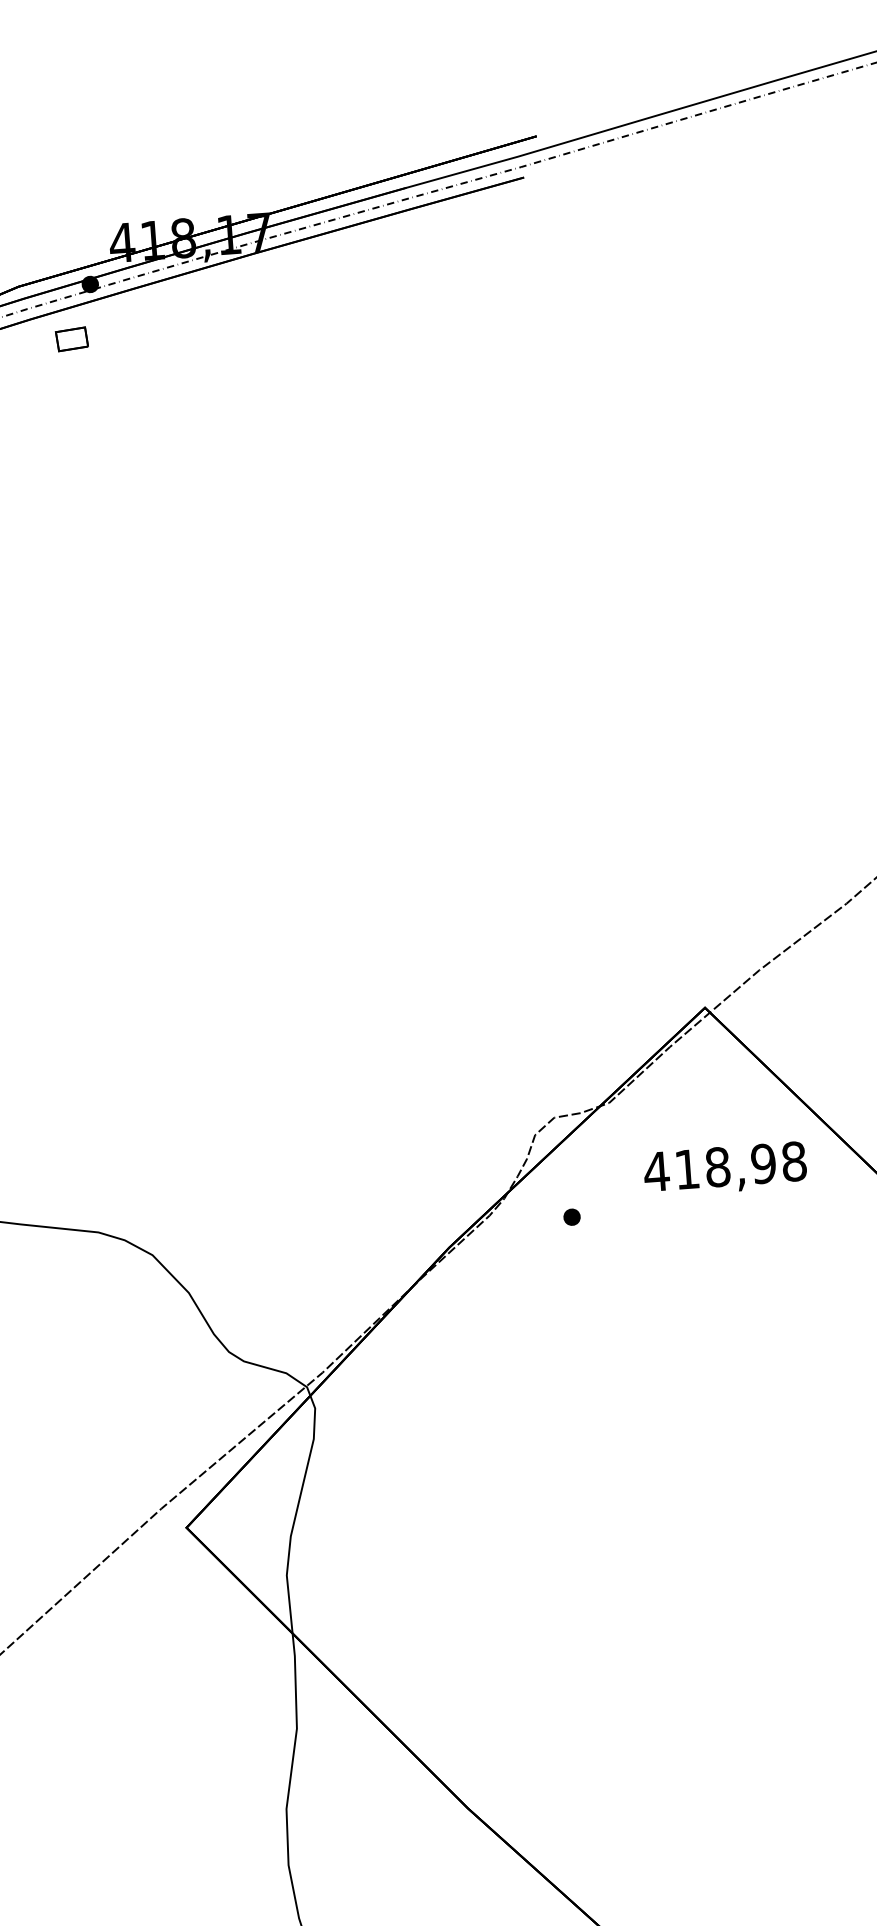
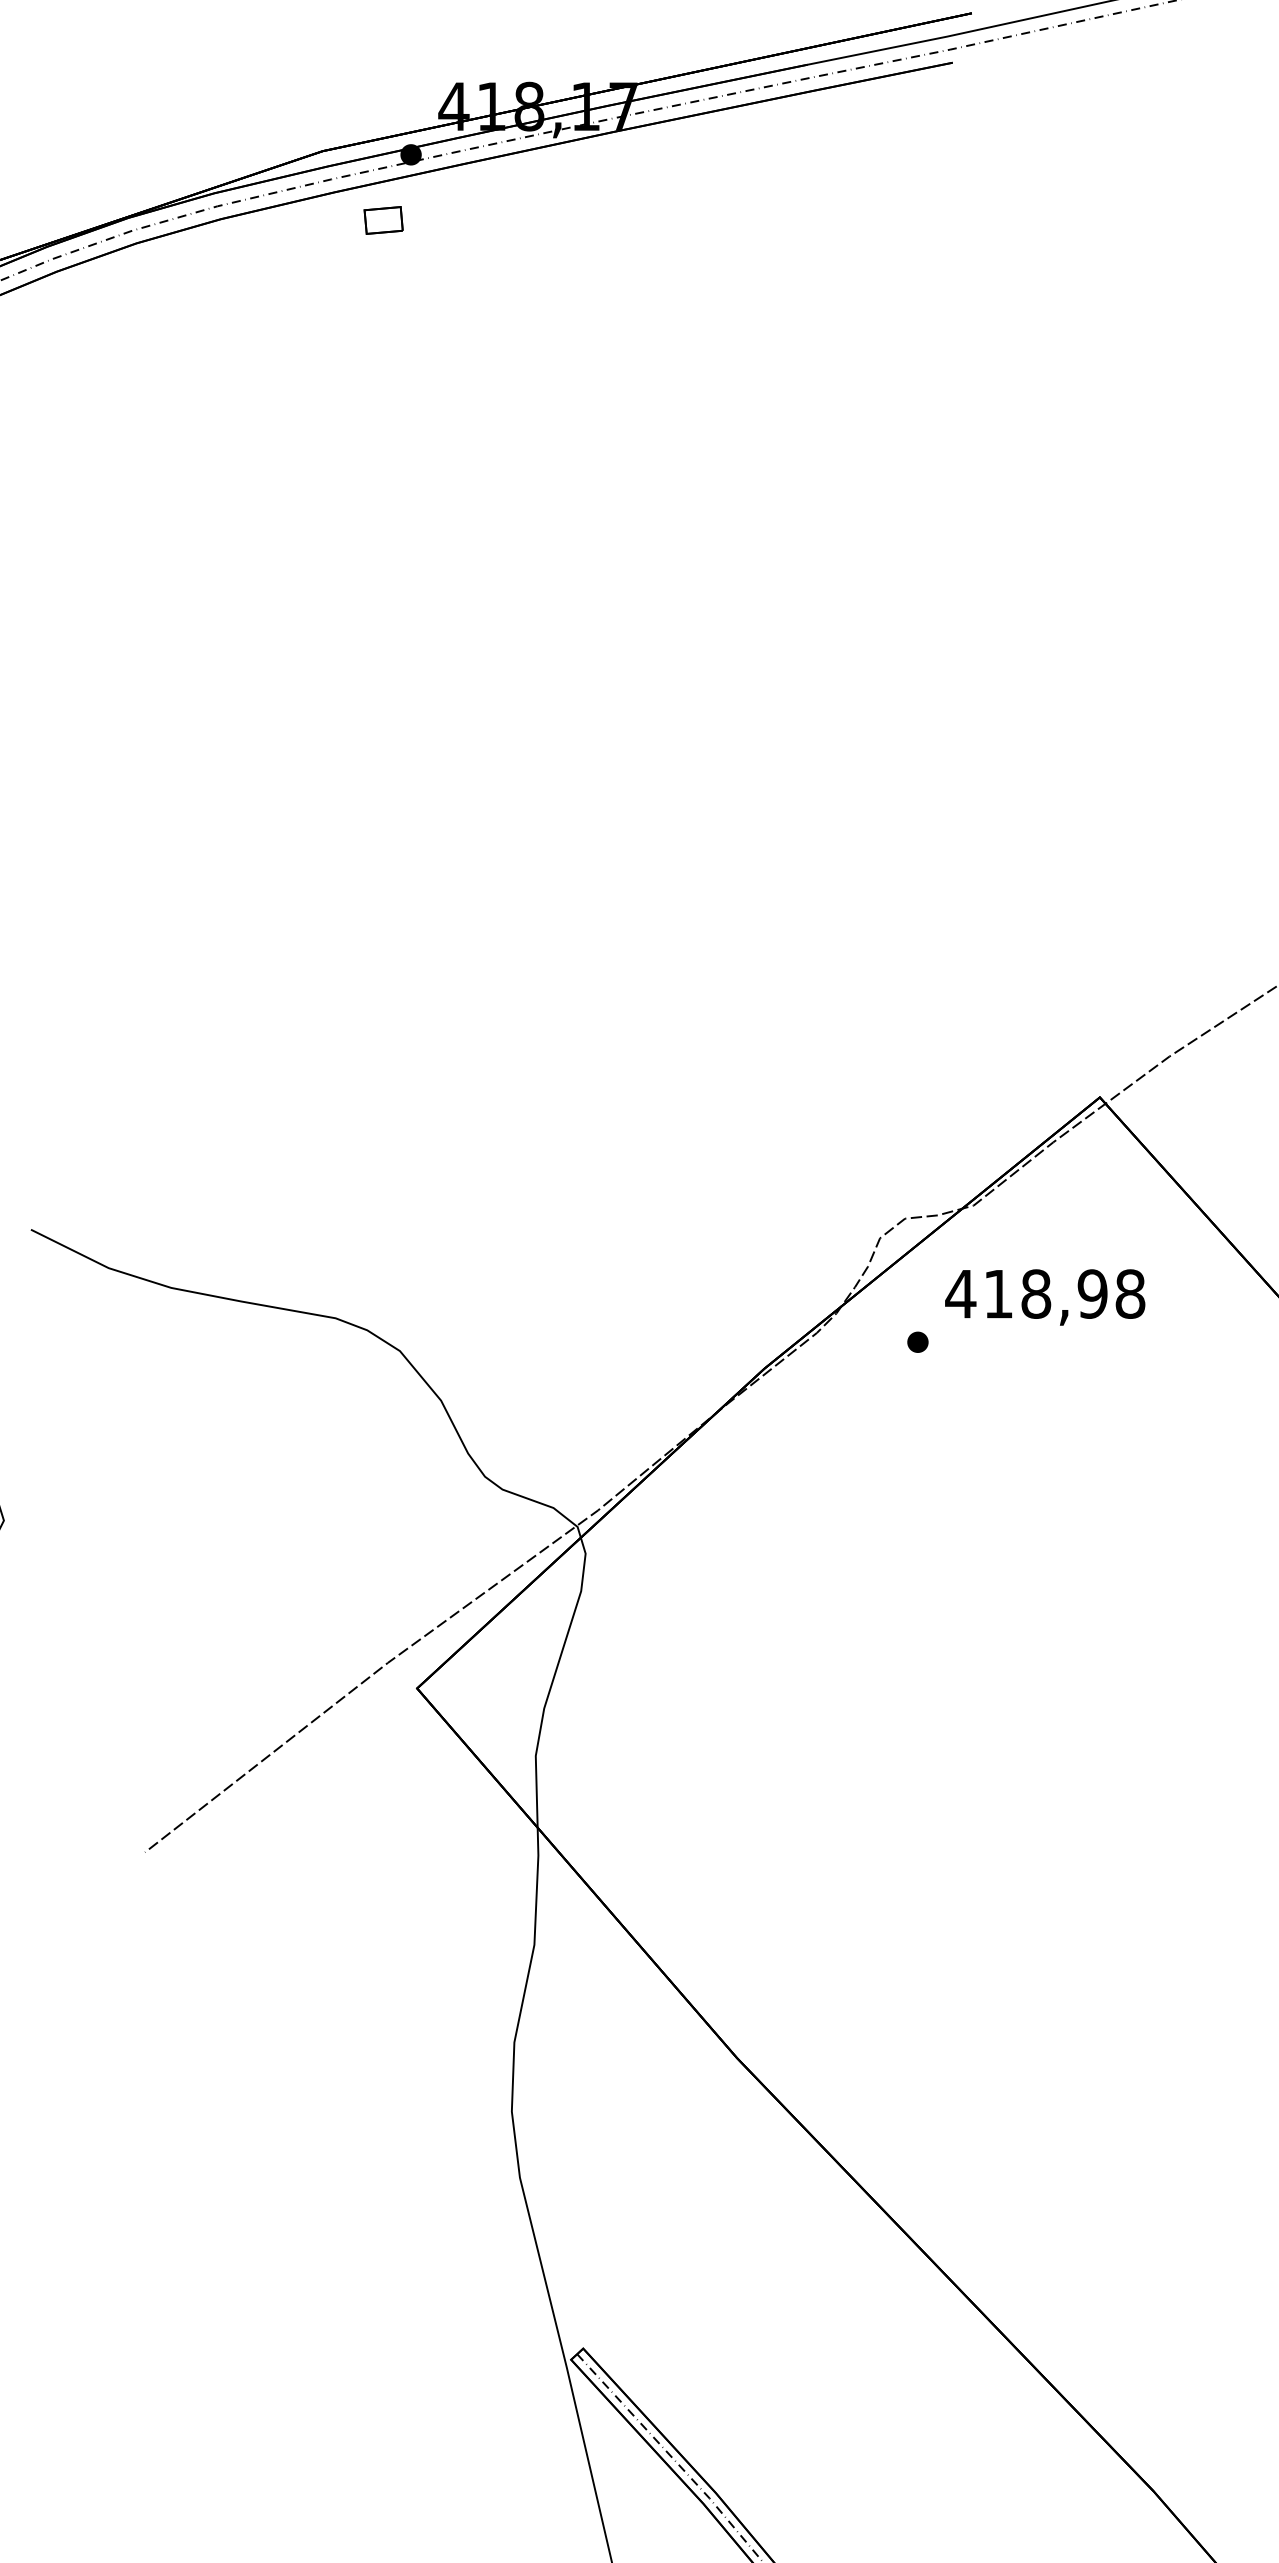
text: (725, 1169) -> (1045, 1297), moved

